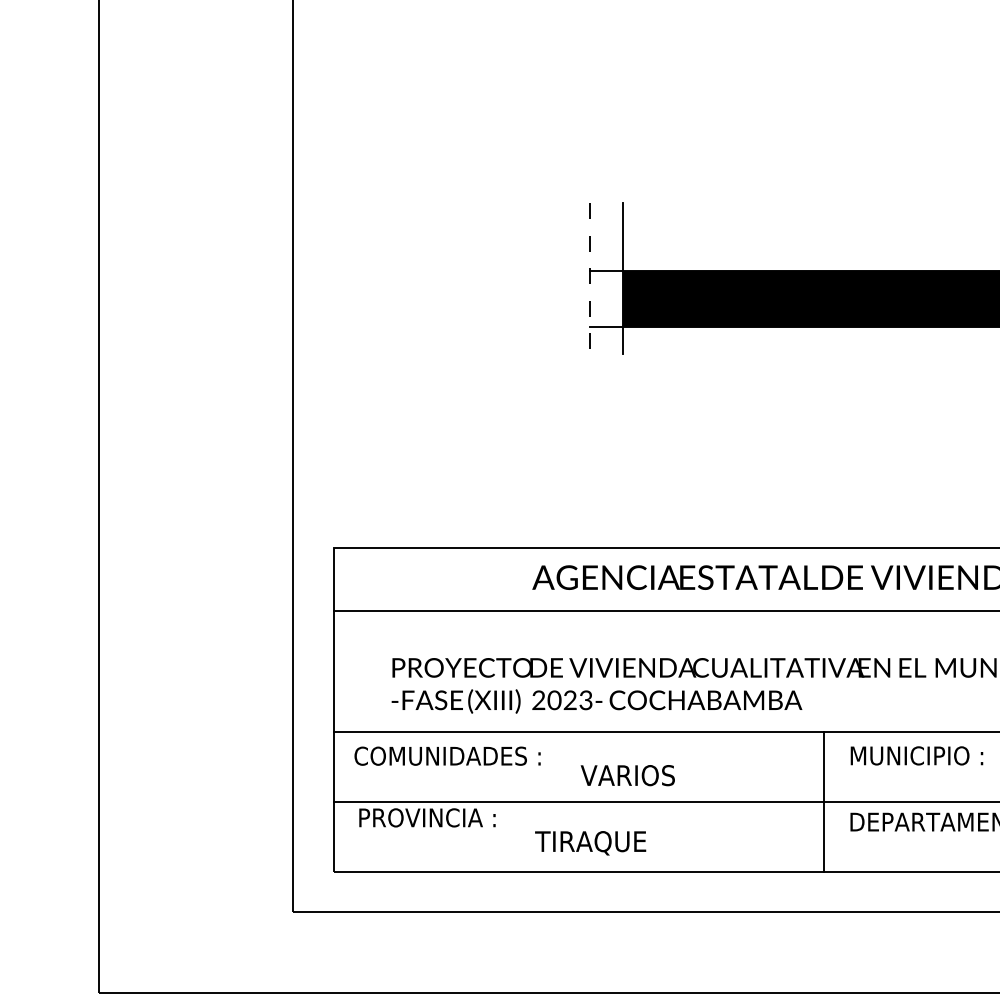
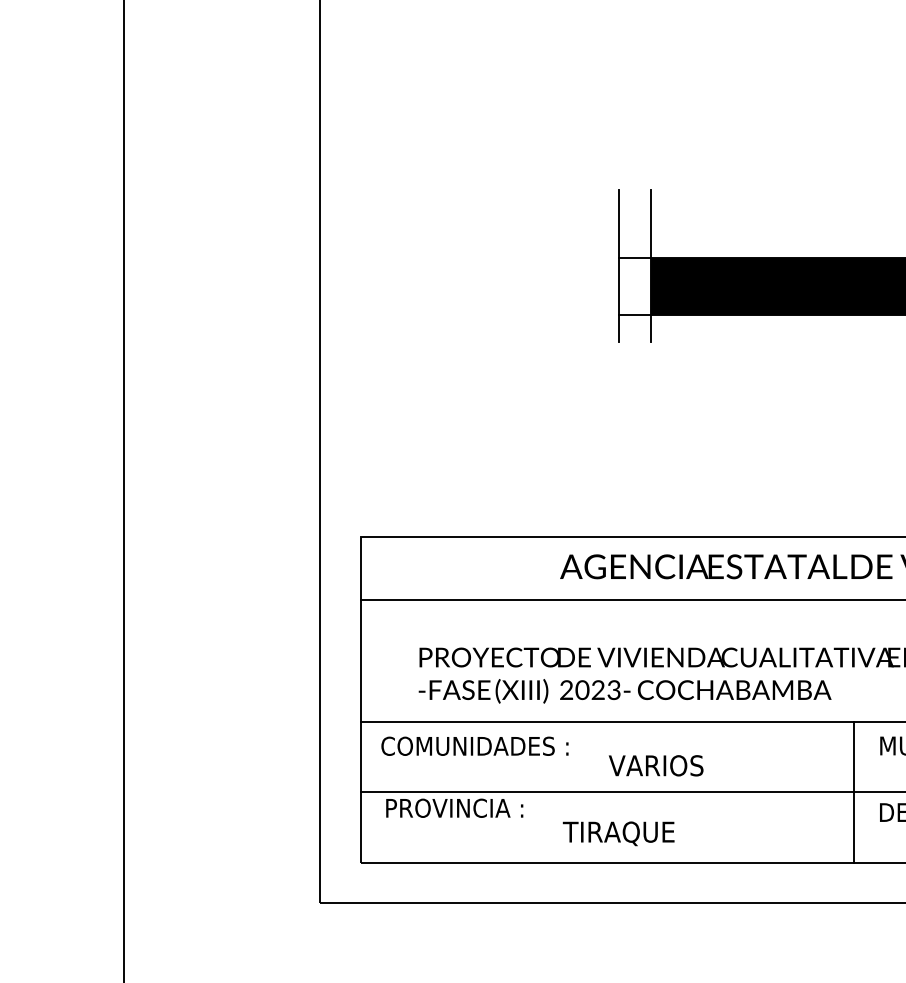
line: (590, 279) -> (618, 267), dashed -> solid

